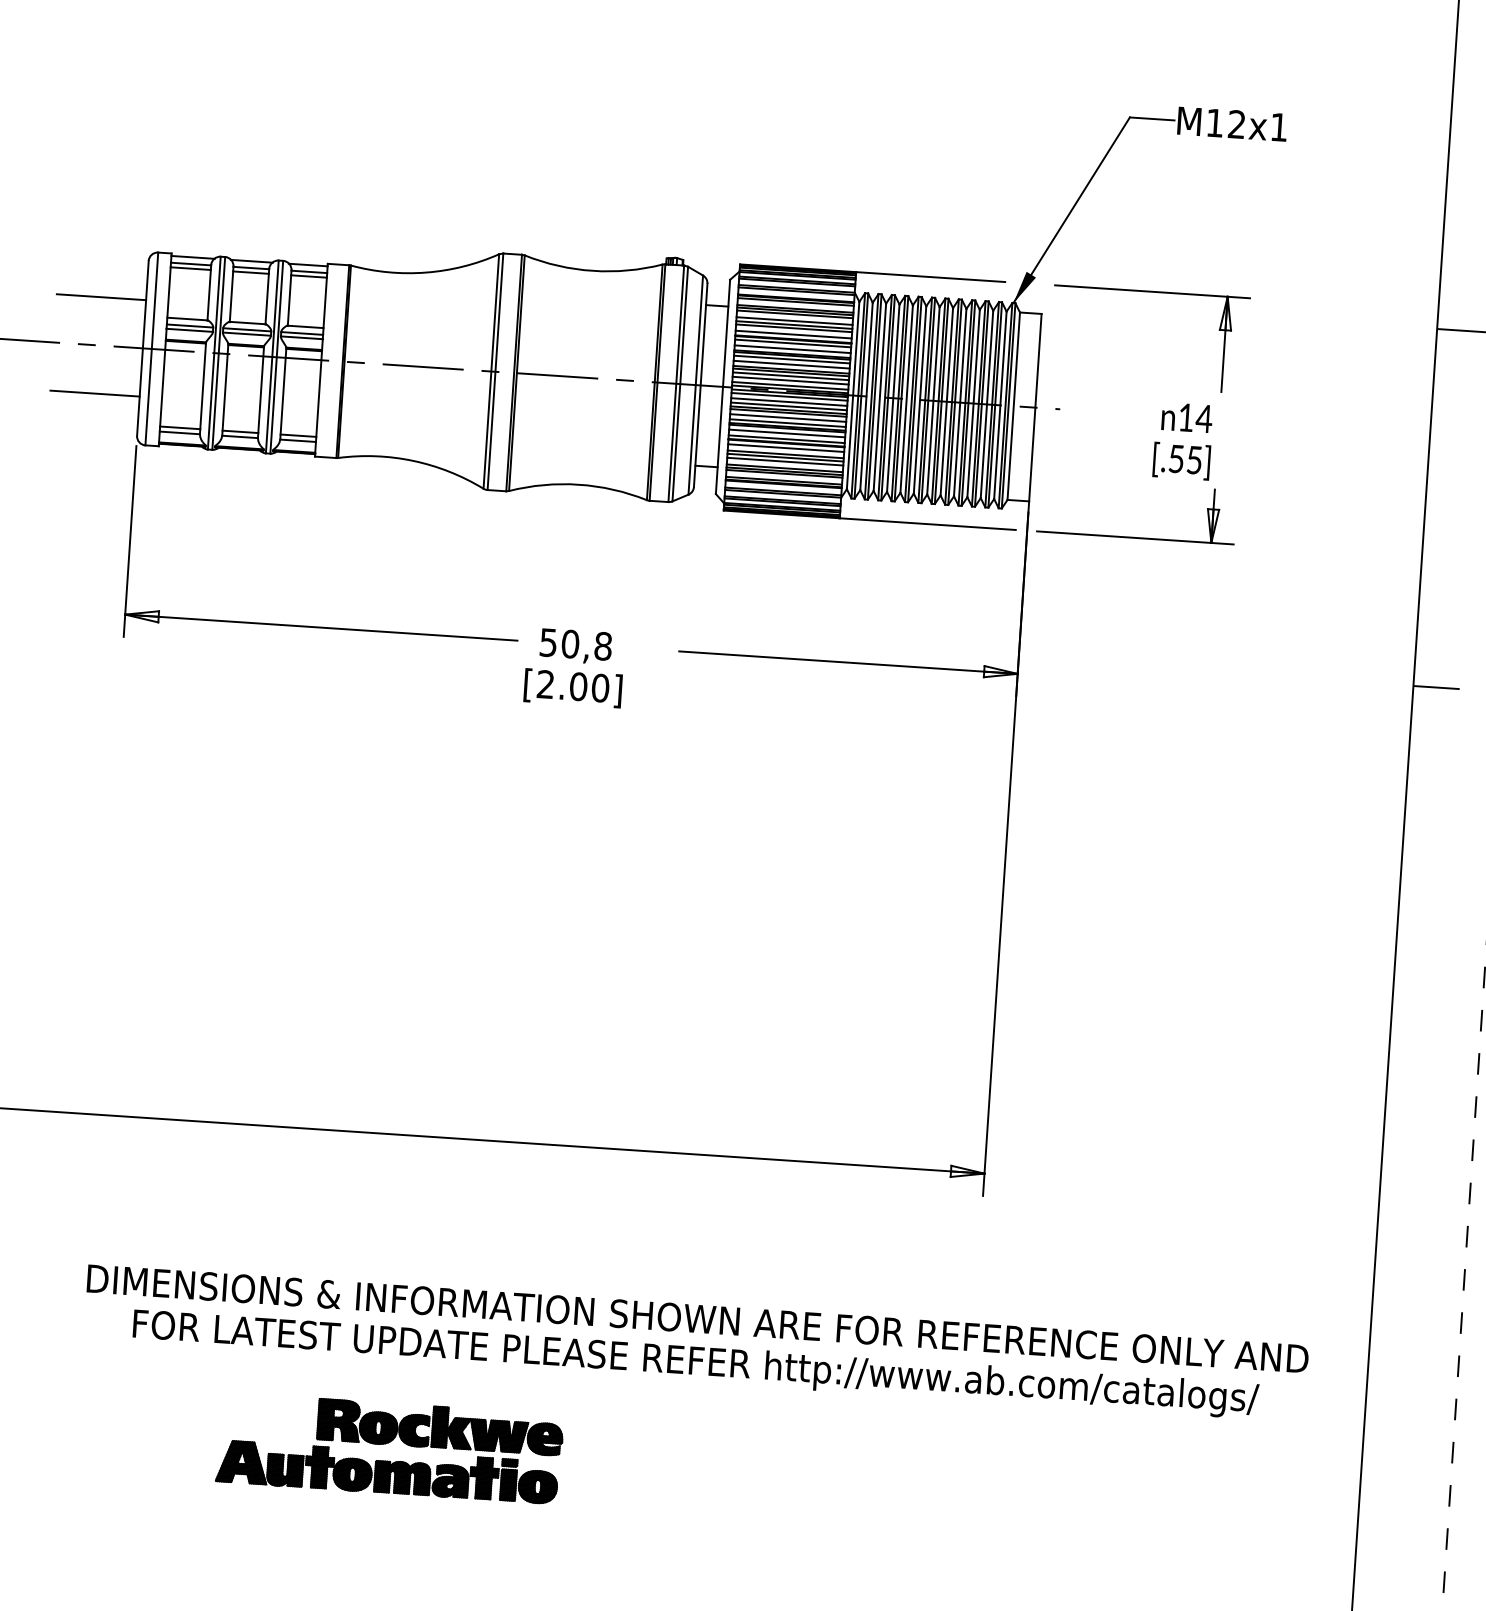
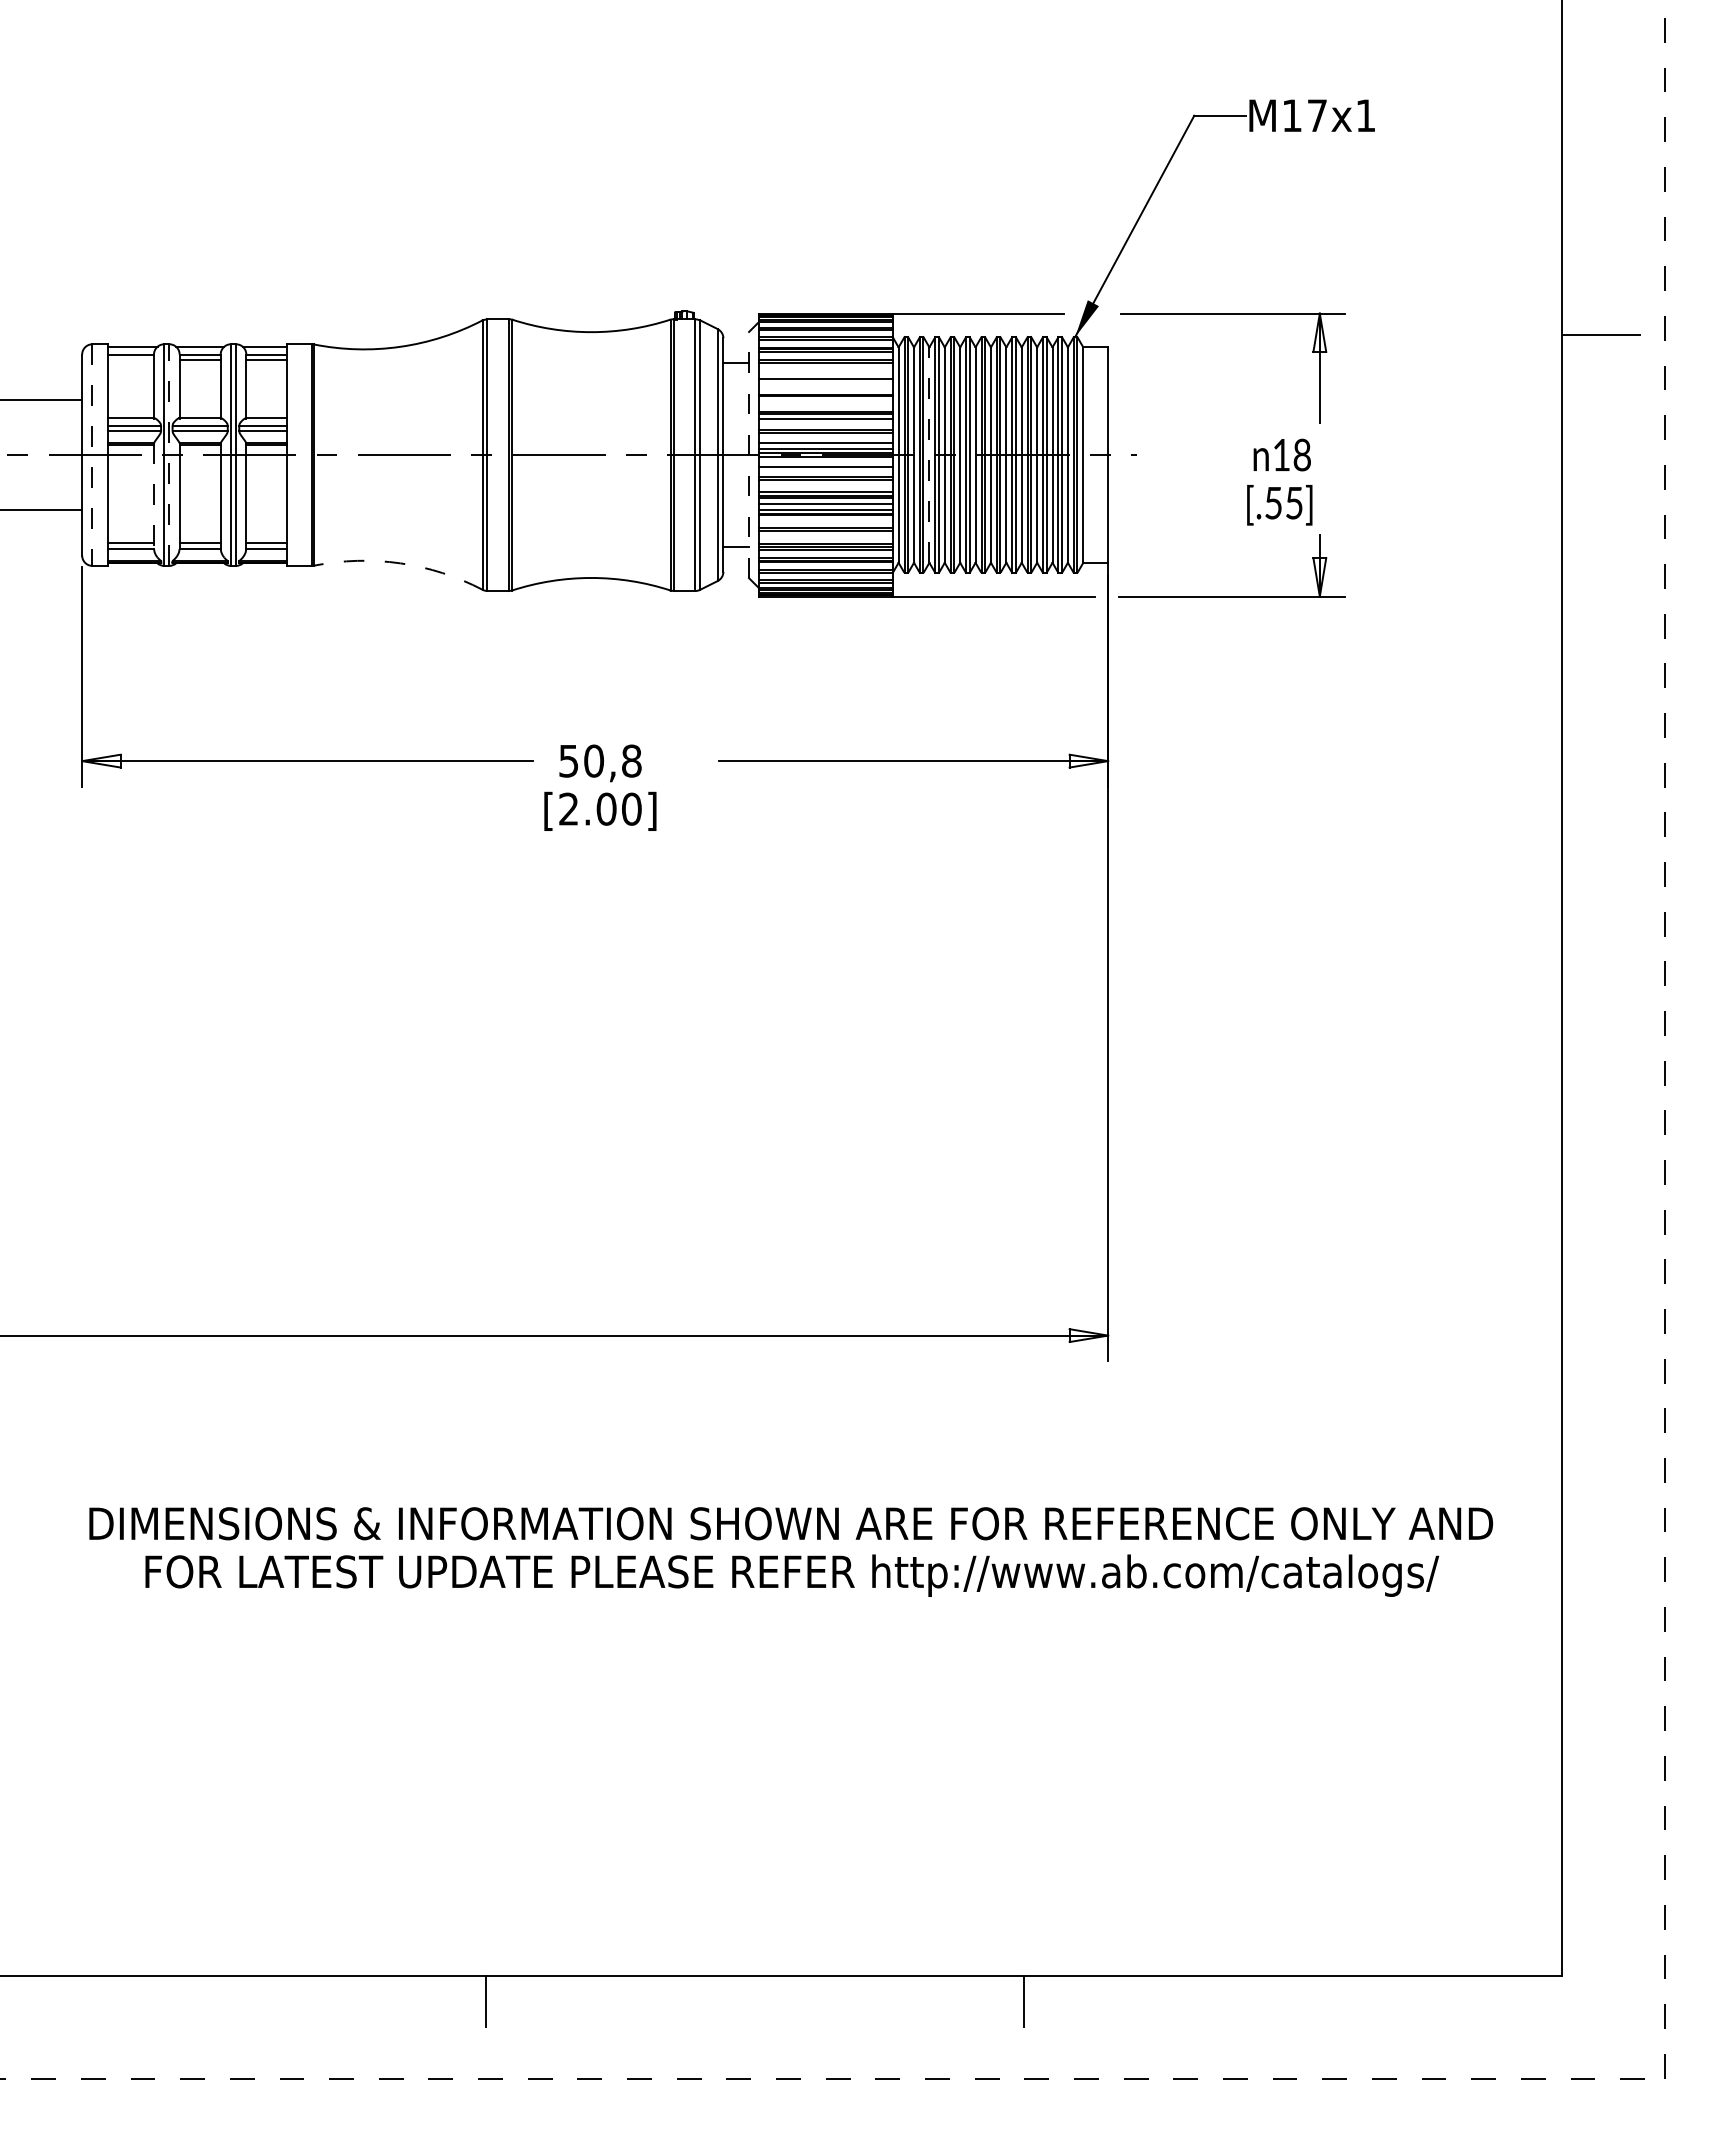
text: (1236, 124) -> (1316, 115), M12x1 -> M17x1
line: (190, 268) -> (130, 360), removed
line: (794, 314) -> (825, 366), removed
line: (794, 321) -> (825, 374), removed
line: (793, 328) -> (825, 382), removed
line: (793, 334) -> (825, 389), removed
line: (792, 343) -> (825, 400), removed
line: (151, 349) -> (92, 455), solid -> dashed
line: (792, 349) -> (825, 406), removed
line: (218, 353) -> (169, 455), solid -> dashed
line: (791, 364) -> (825, 424), removed
line: (790, 376) -> (825, 437), removed
line: (723, 386) -> (749, 454), solid -> dashed
line: (203, 388) -> (154, 496), solid -> dashed
line: (789, 396) -> (825, 461), removed
line: (879, 397) -> (929, 455), solid -> dashed
line: (788, 406) -> (825, 472), removed
line: (787, 417) -> (825, 485), removed
text: (1203, 418) -> (1301, 454), 14 -> 18
line: (785, 448) -> (825, 520), removed
arc: (413, 461) -> (400, 563), solid -> dashed
line: (784, 461) -> (825, 535), removed
line: (1436, 687) -> (1588, 744), removed
part: (388, 1443) -> (446, 1689), removed

